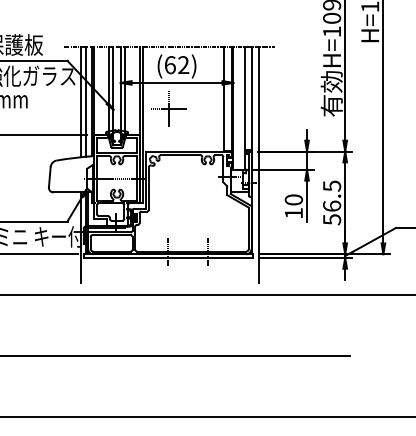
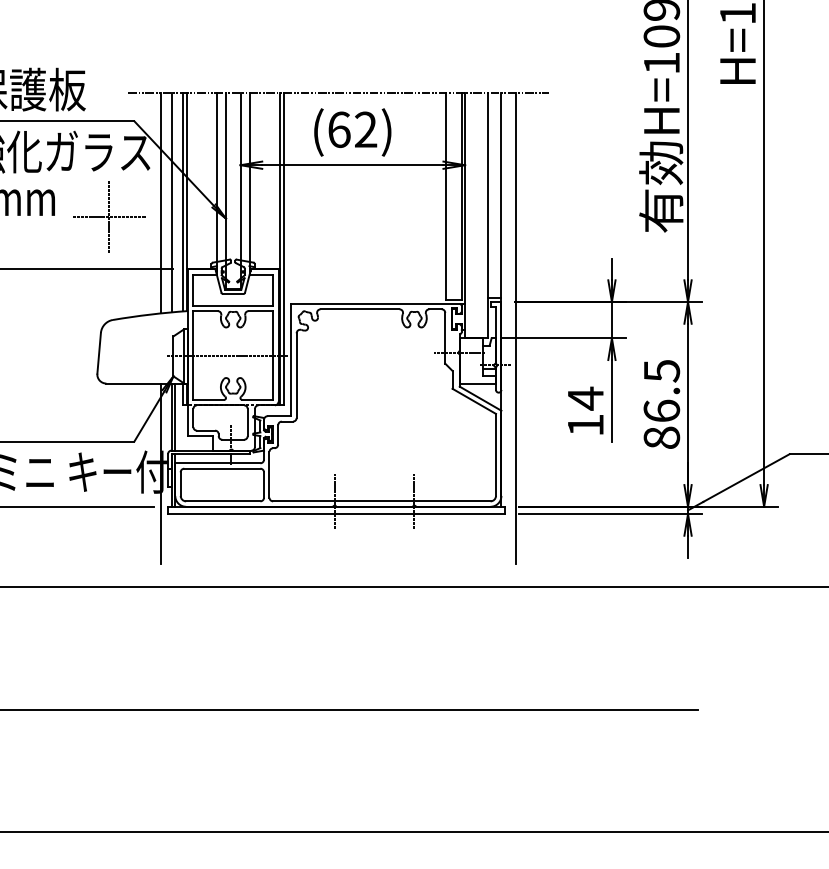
part: (168, 108) -> (108, 216), moved
text: (293, 200) -> (584, 399), 10 -> 14
text: (332, 219) -> (662, 437), 56.5 -> 86.5

